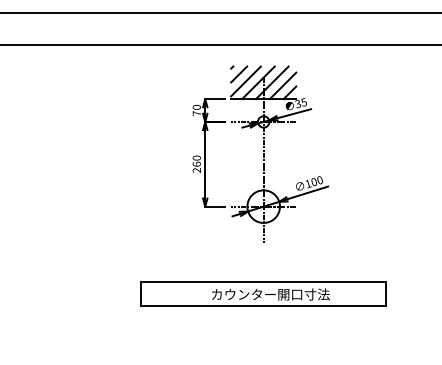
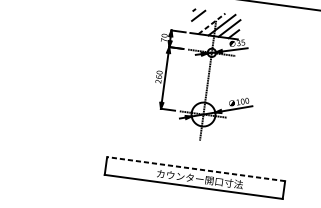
line: (245, 81) -> (202, 21), removed
line: (258, 82) -> (211, 23), solid -> dashed
line: (263, 281) -> (196, 168), solid -> dashed

